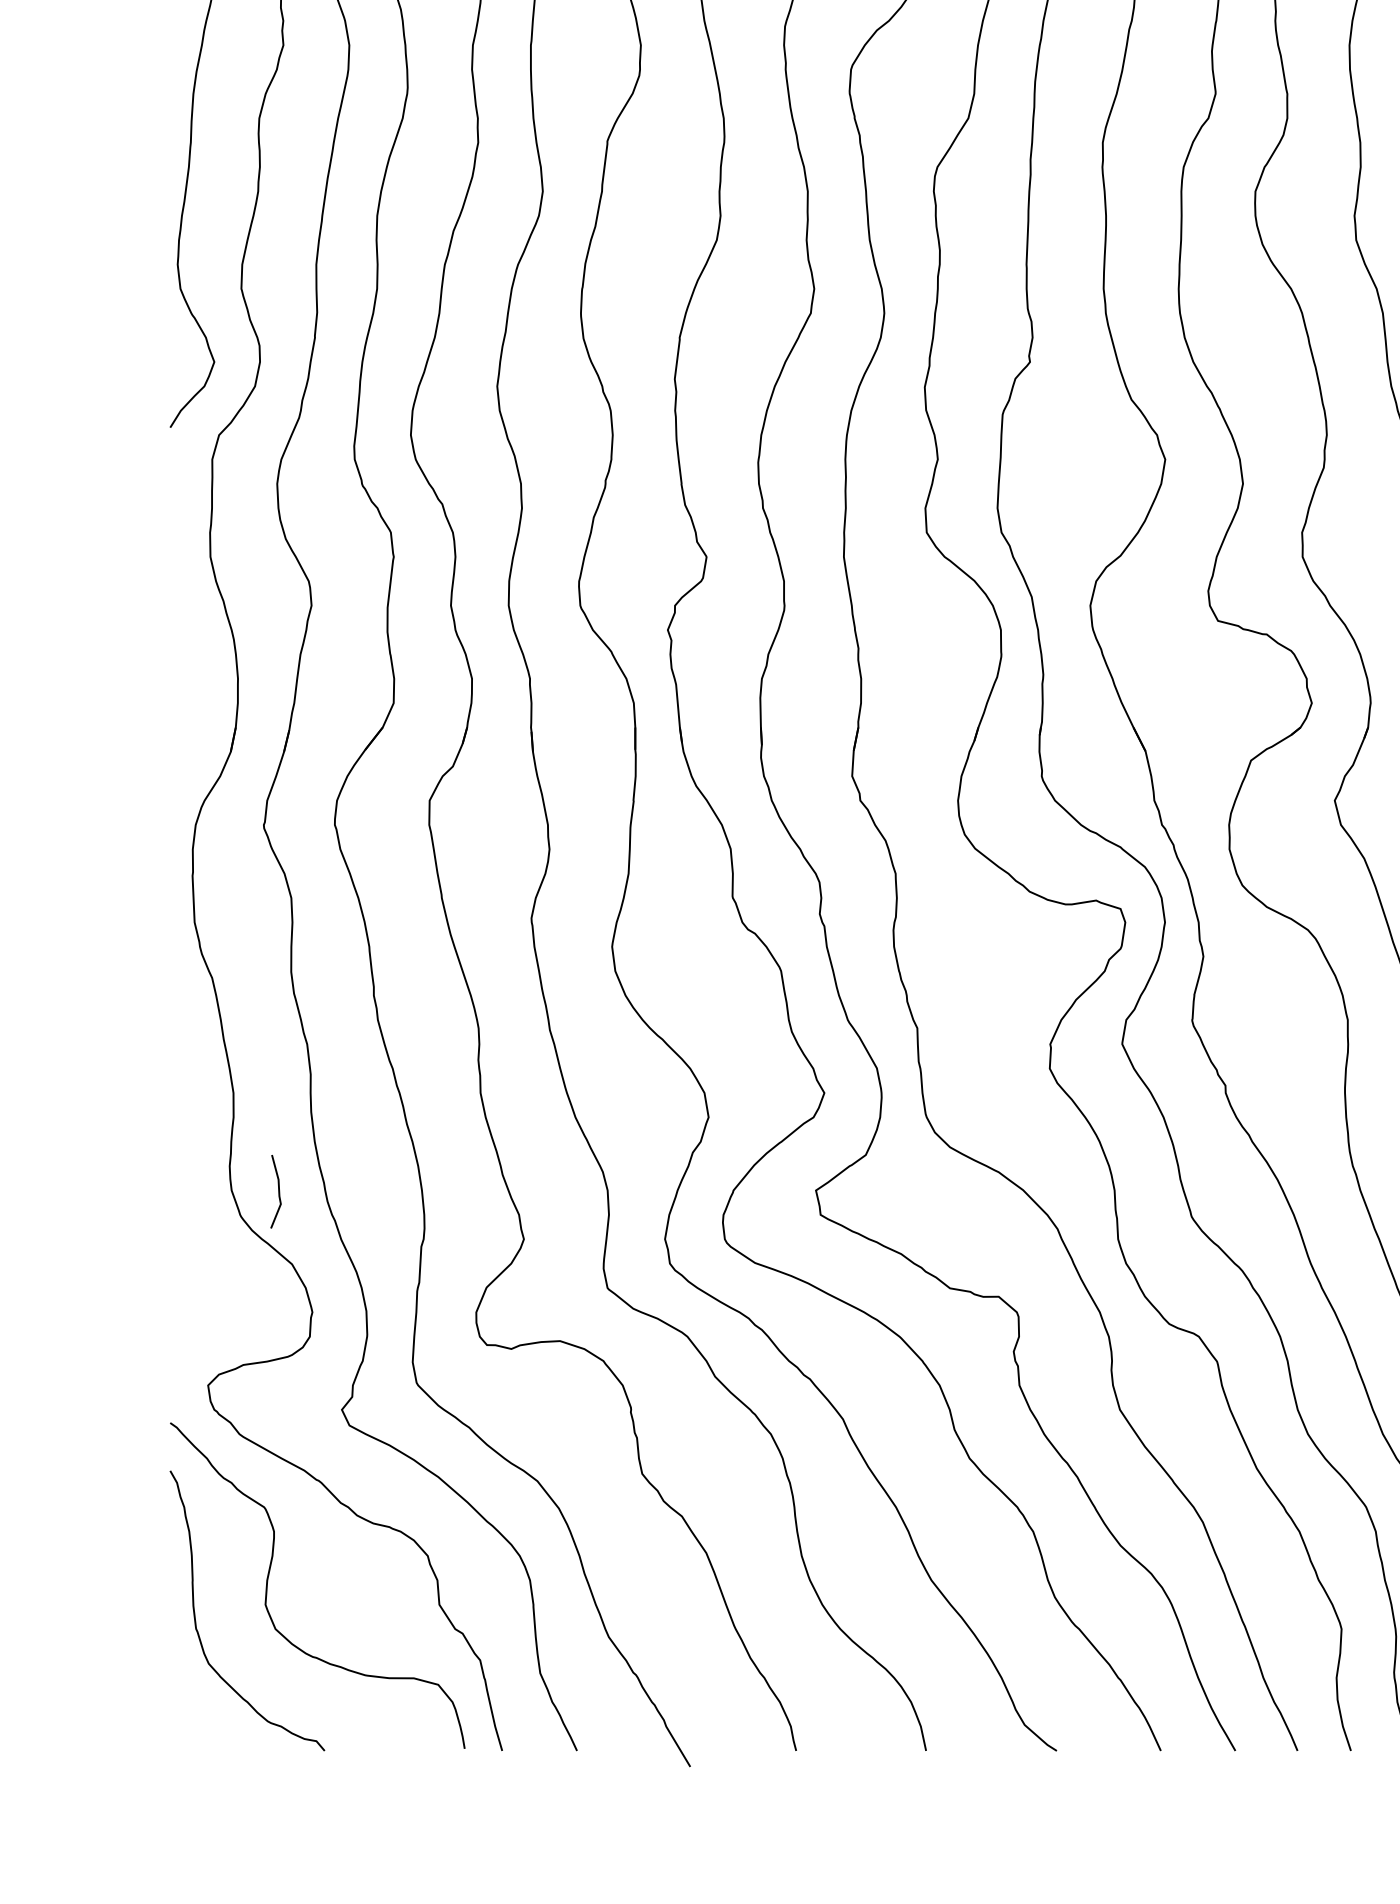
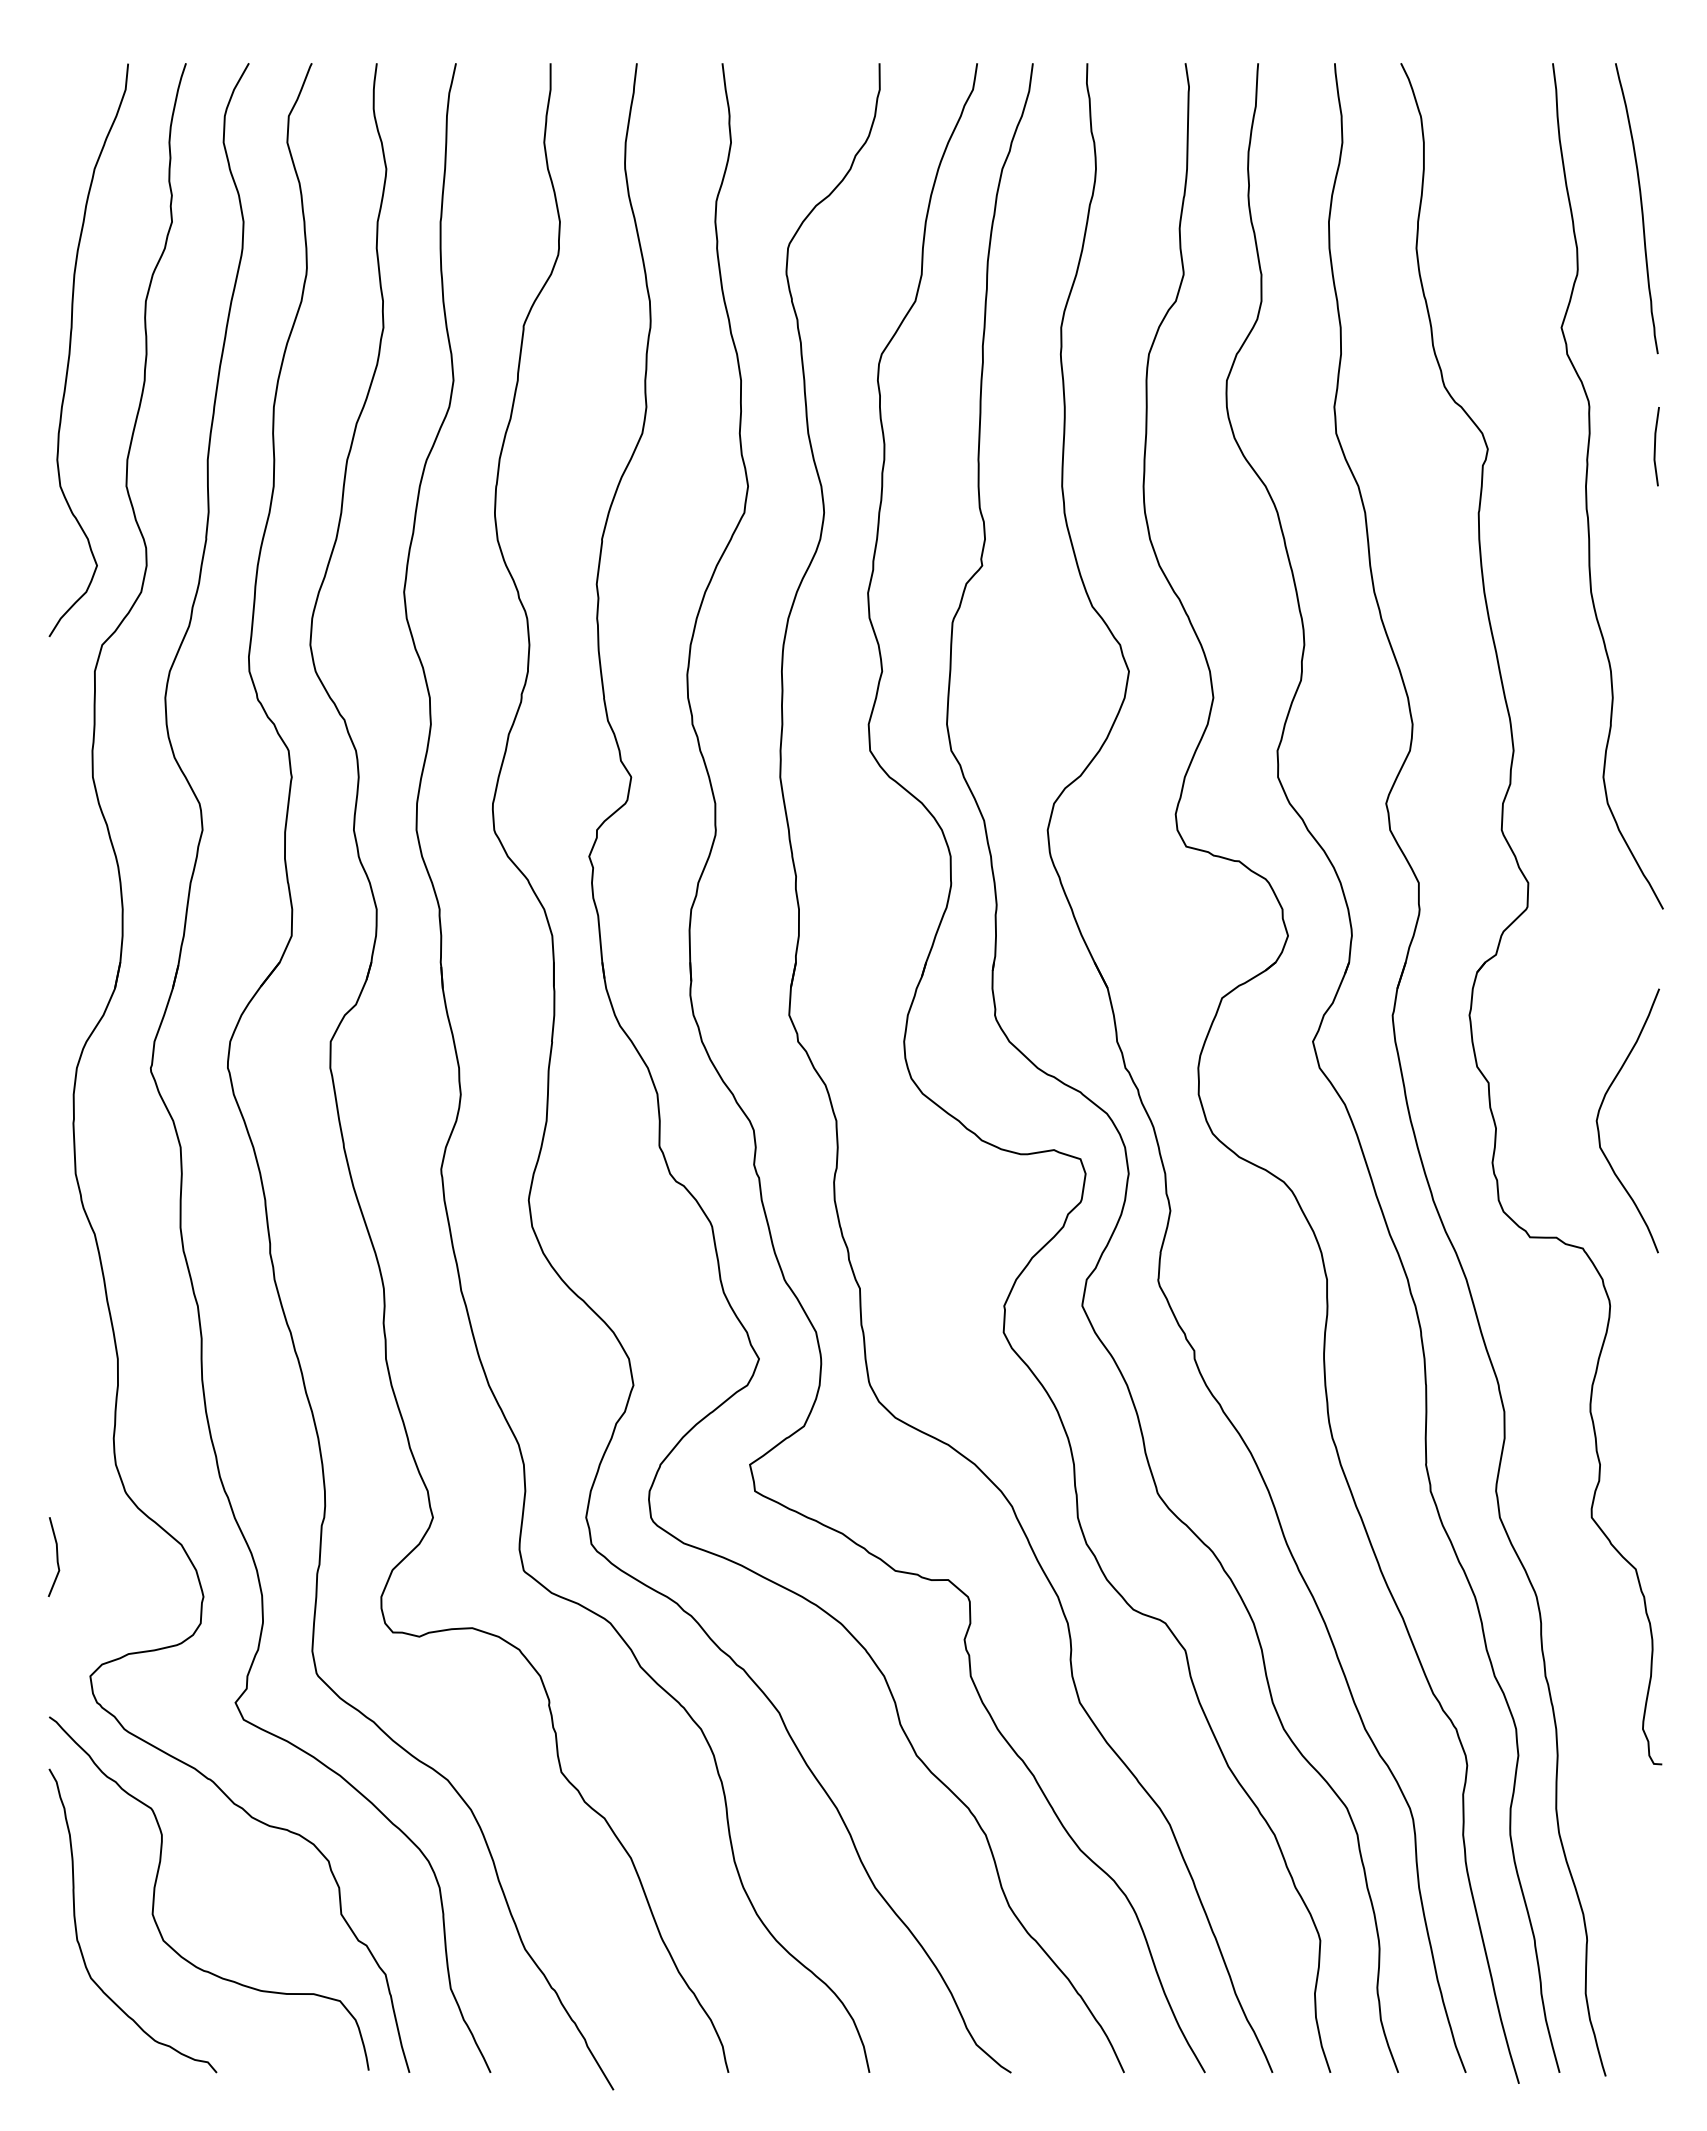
line: (278, 1191) -> (56, 1556), moved

